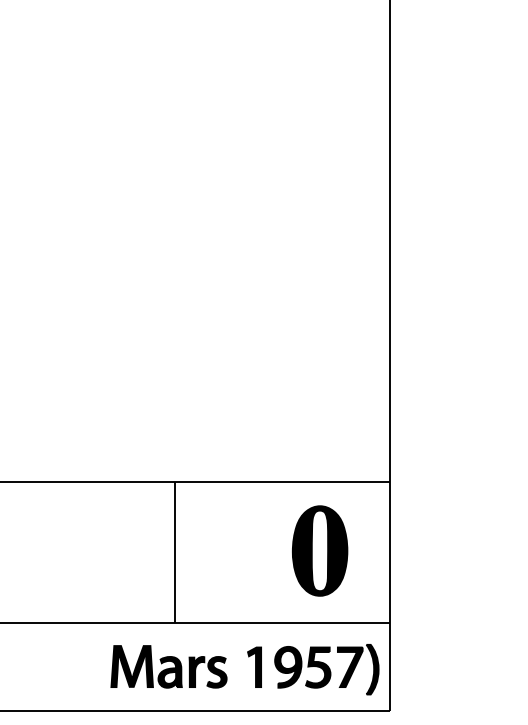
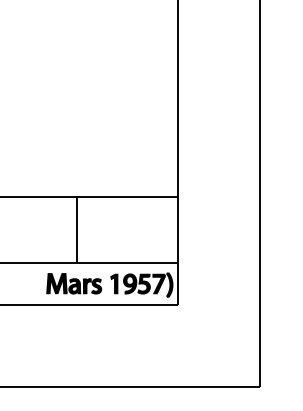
part: (318, 551) -> (144, 229), removed

